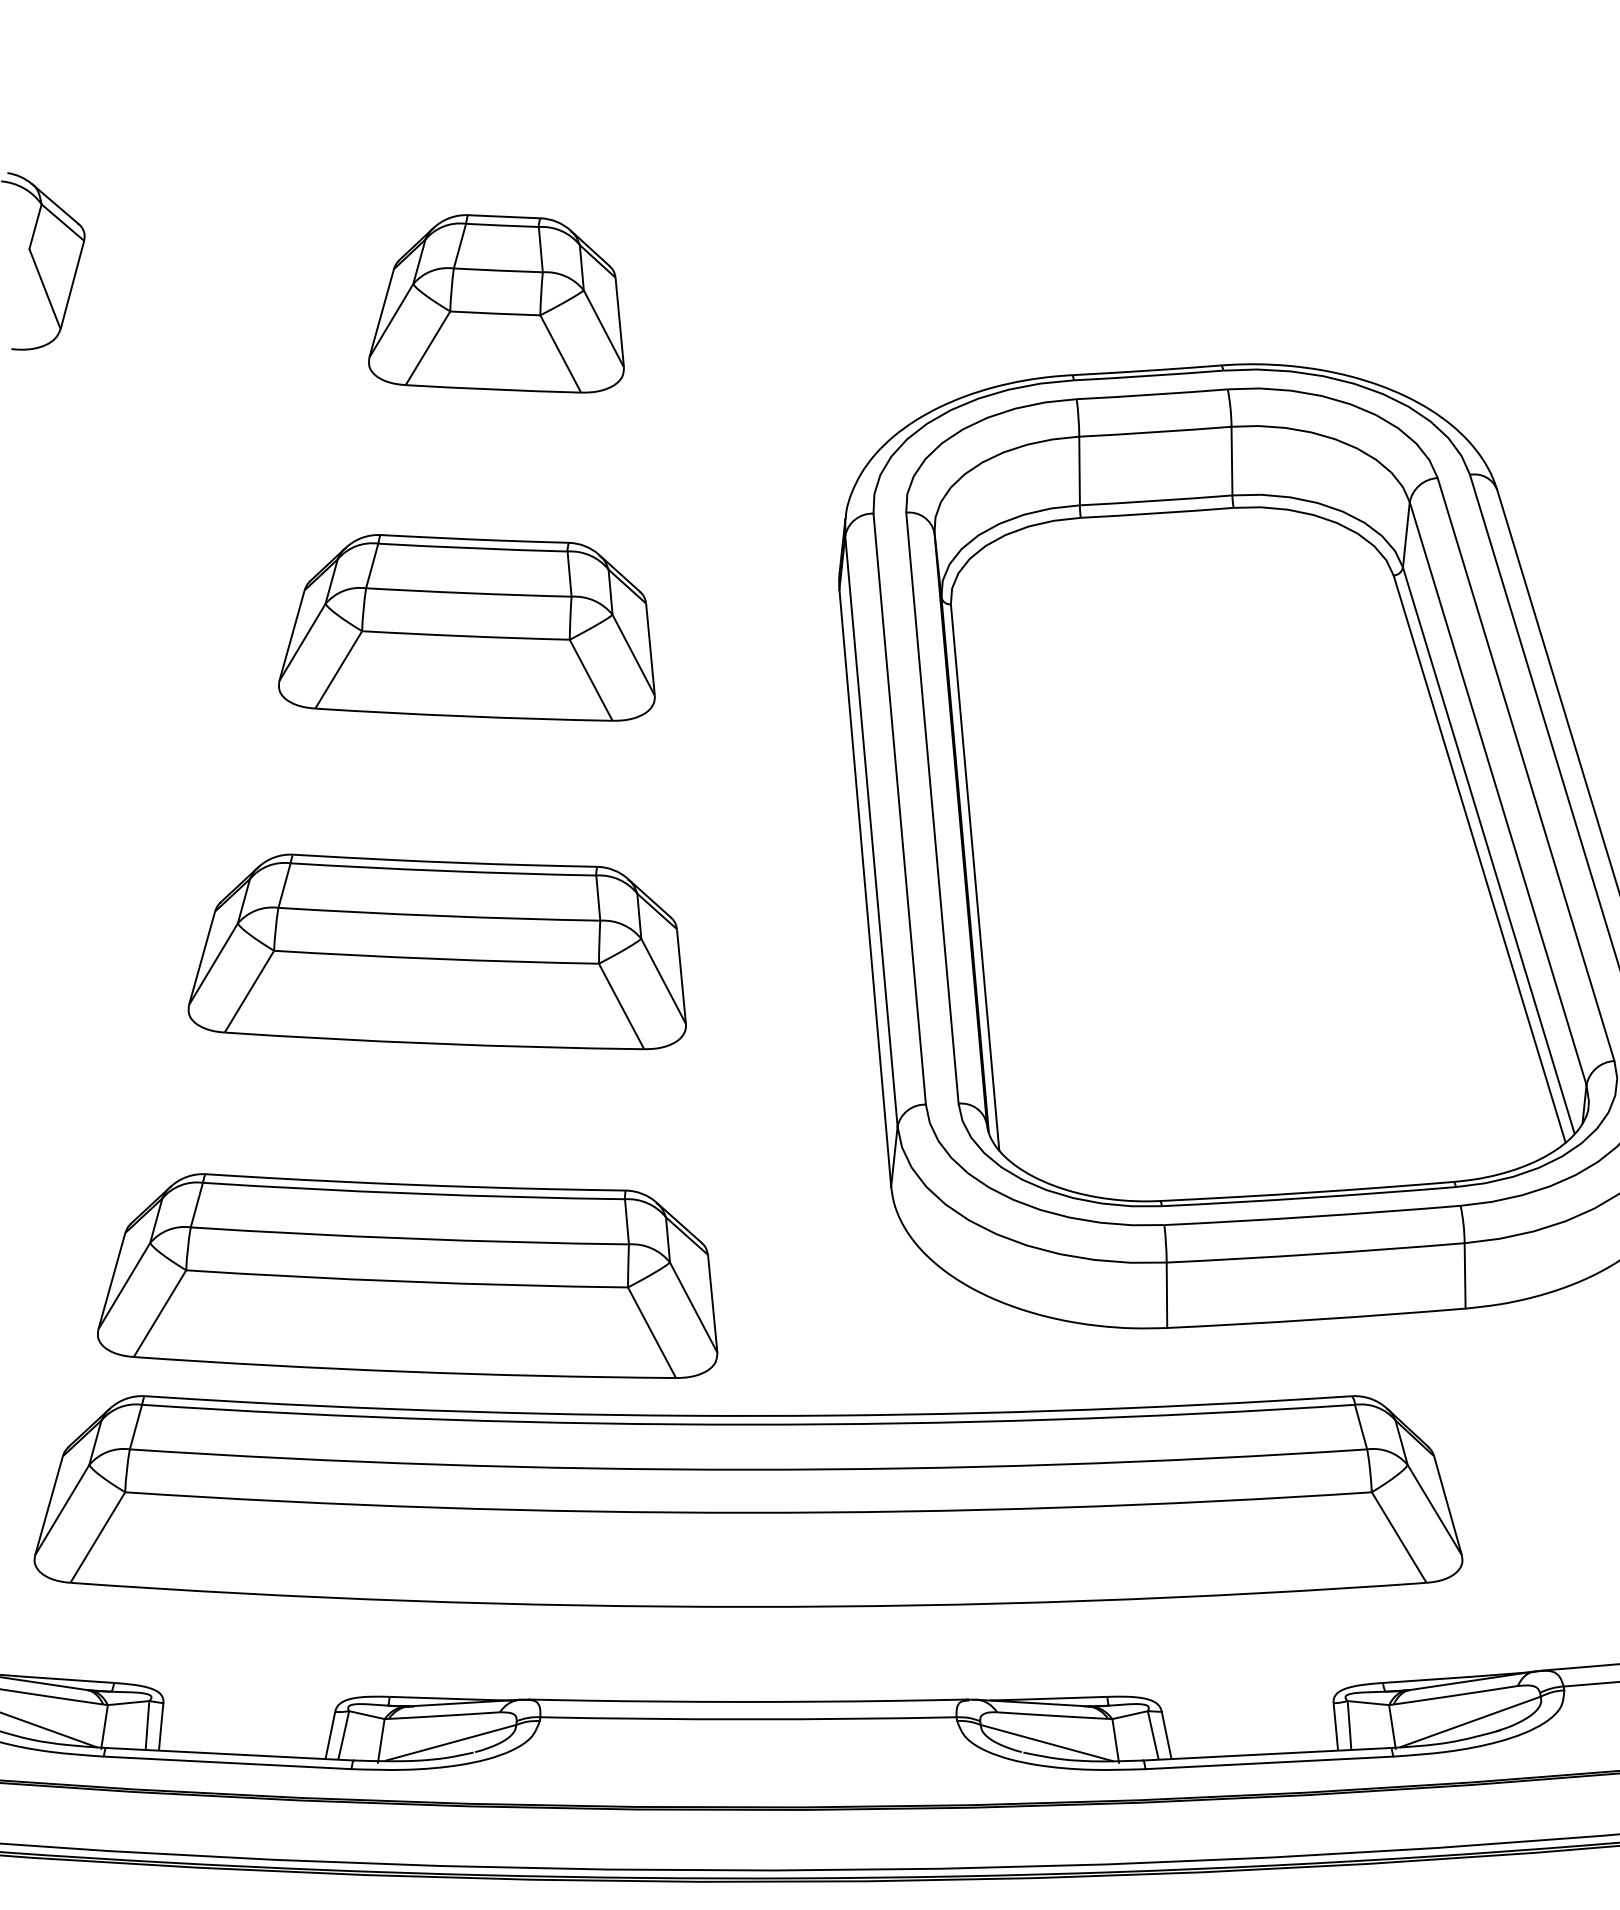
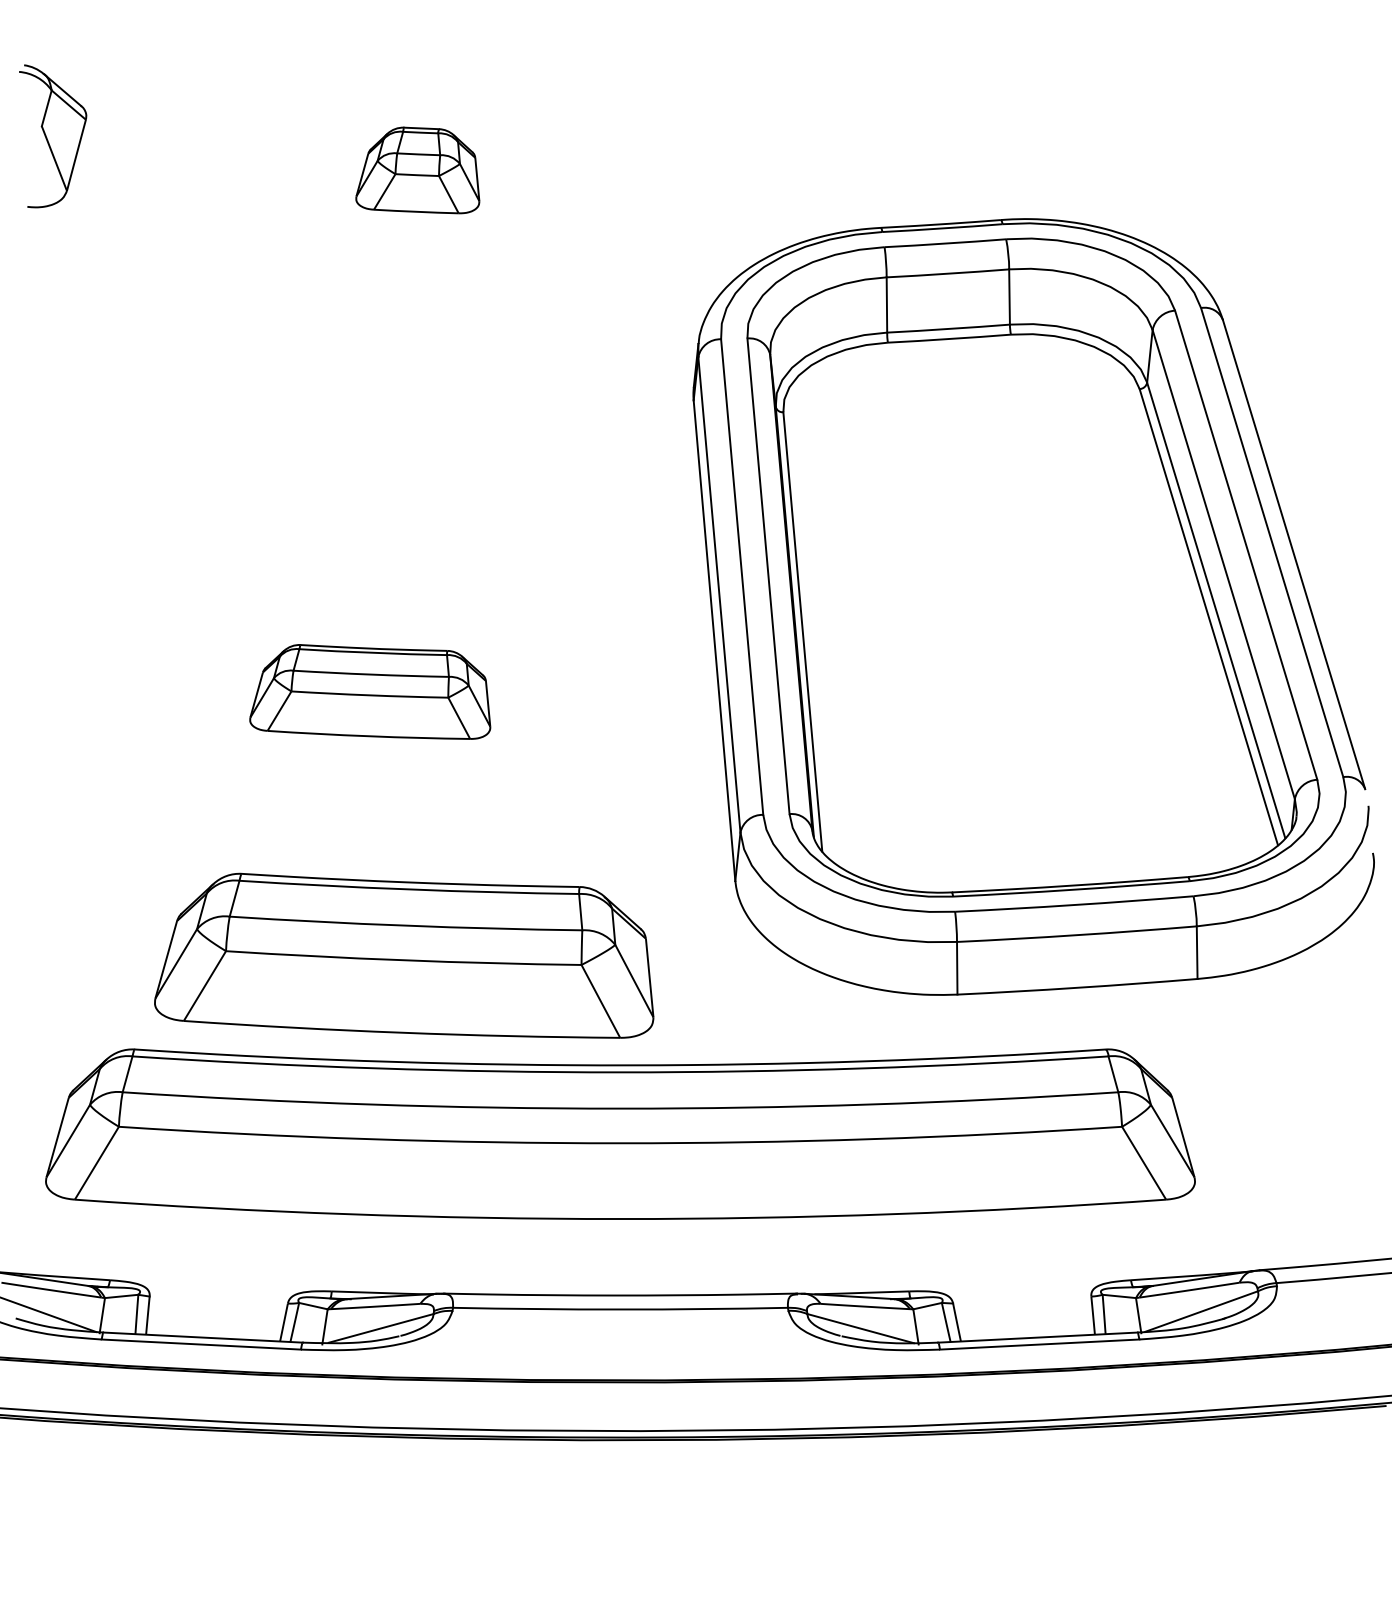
part: (496, 303) -> (417, 170), size x0.6
part: (466, 626) -> (393, 430), removed
part: (437, 951) -> (370, 691), size x0.6
part: (407, 1275) -> (404, 955), moved

